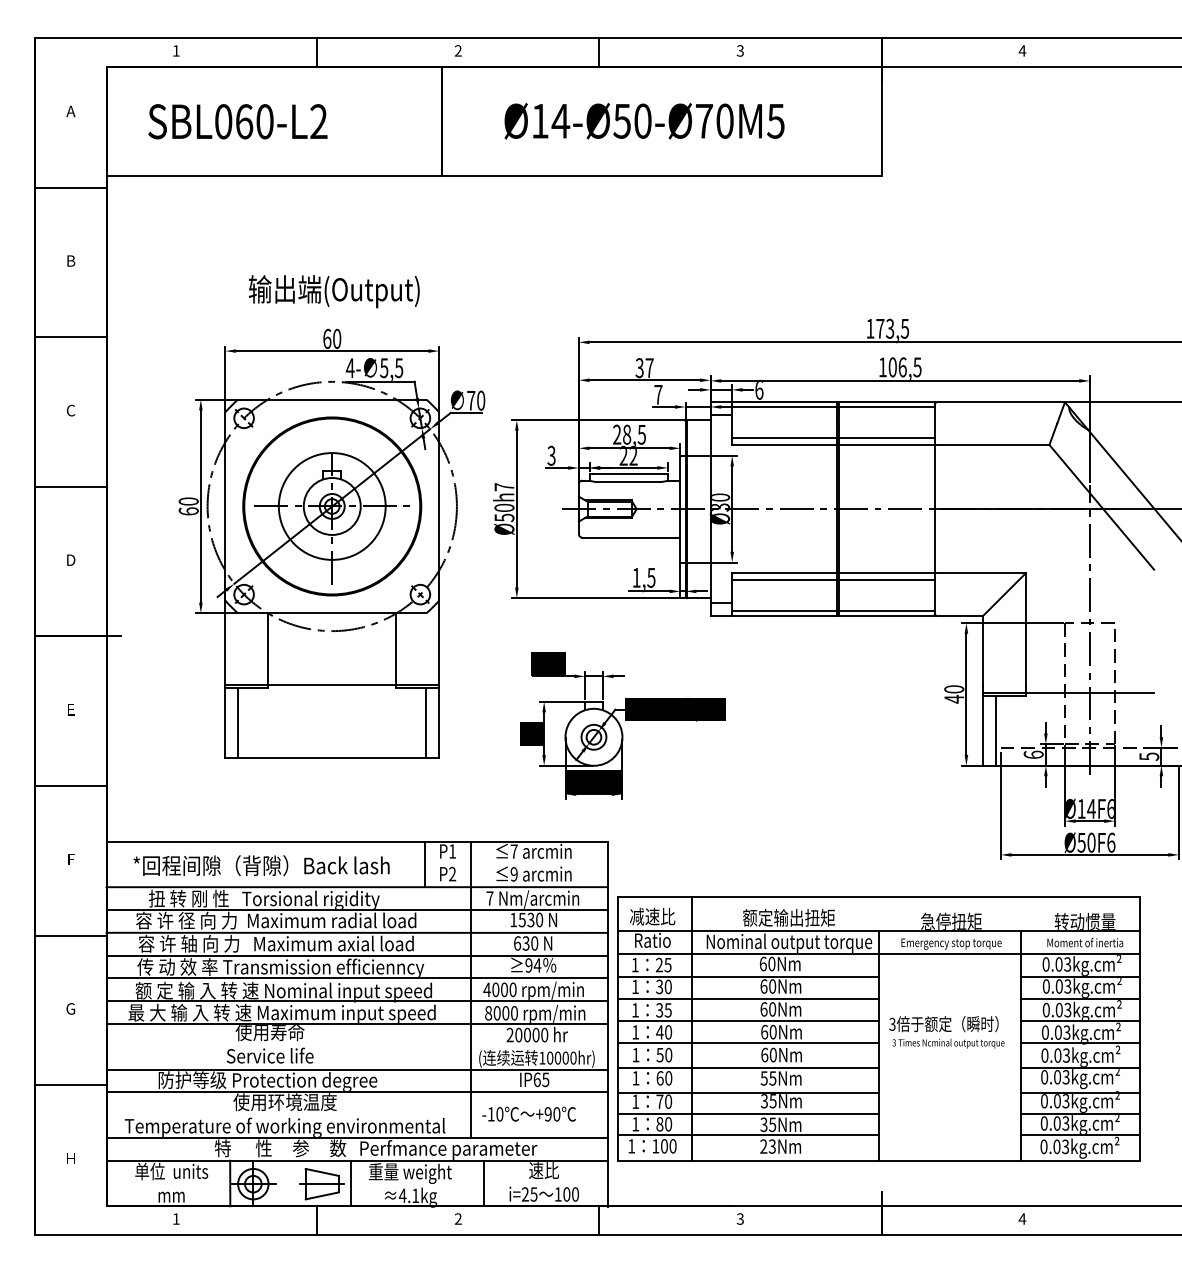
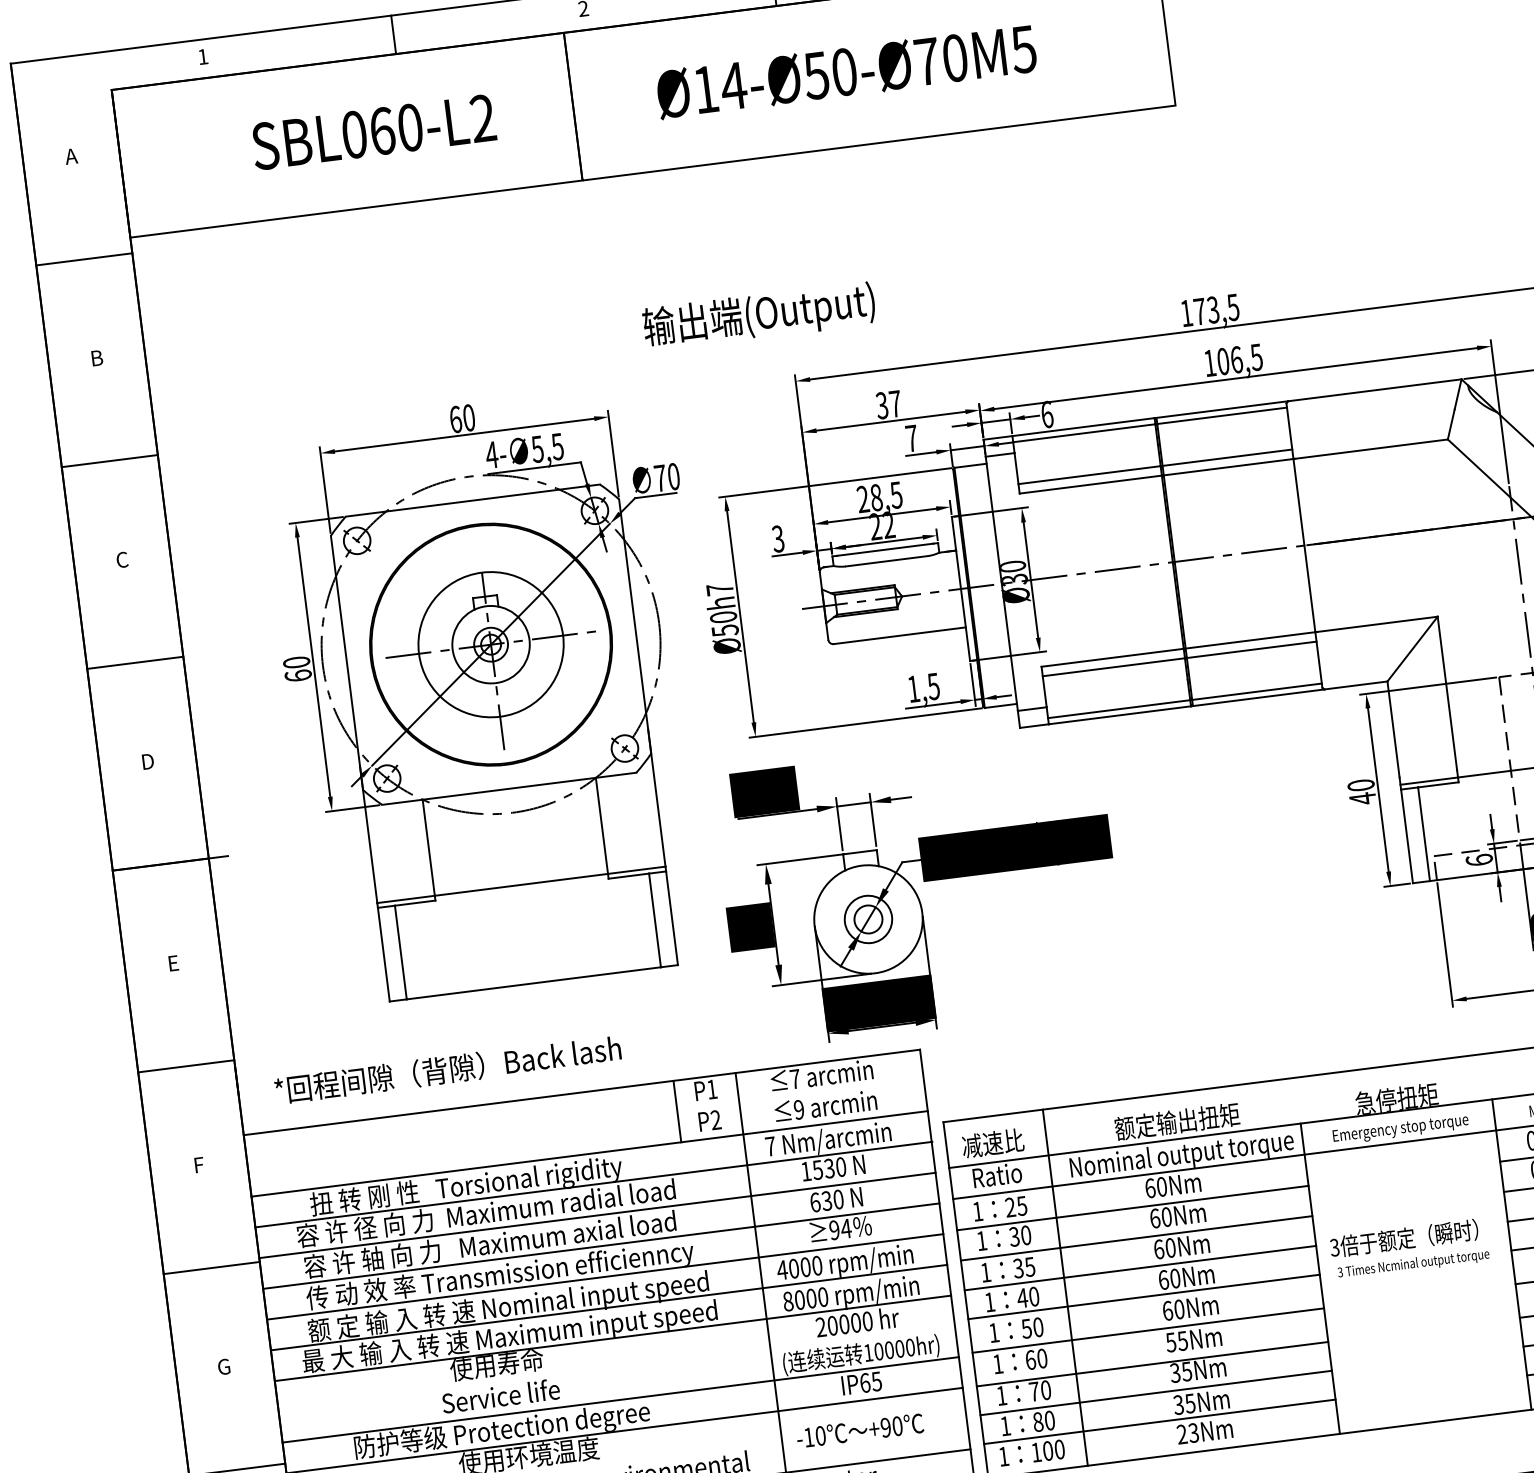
text: (237, 121) -> (373, 132), moved
text: (334, 291) -> (759, 316), moved
part: (622, 725) -> (919, 890), size x1.4
text: (261, 865) -> (447, 1069), moved

